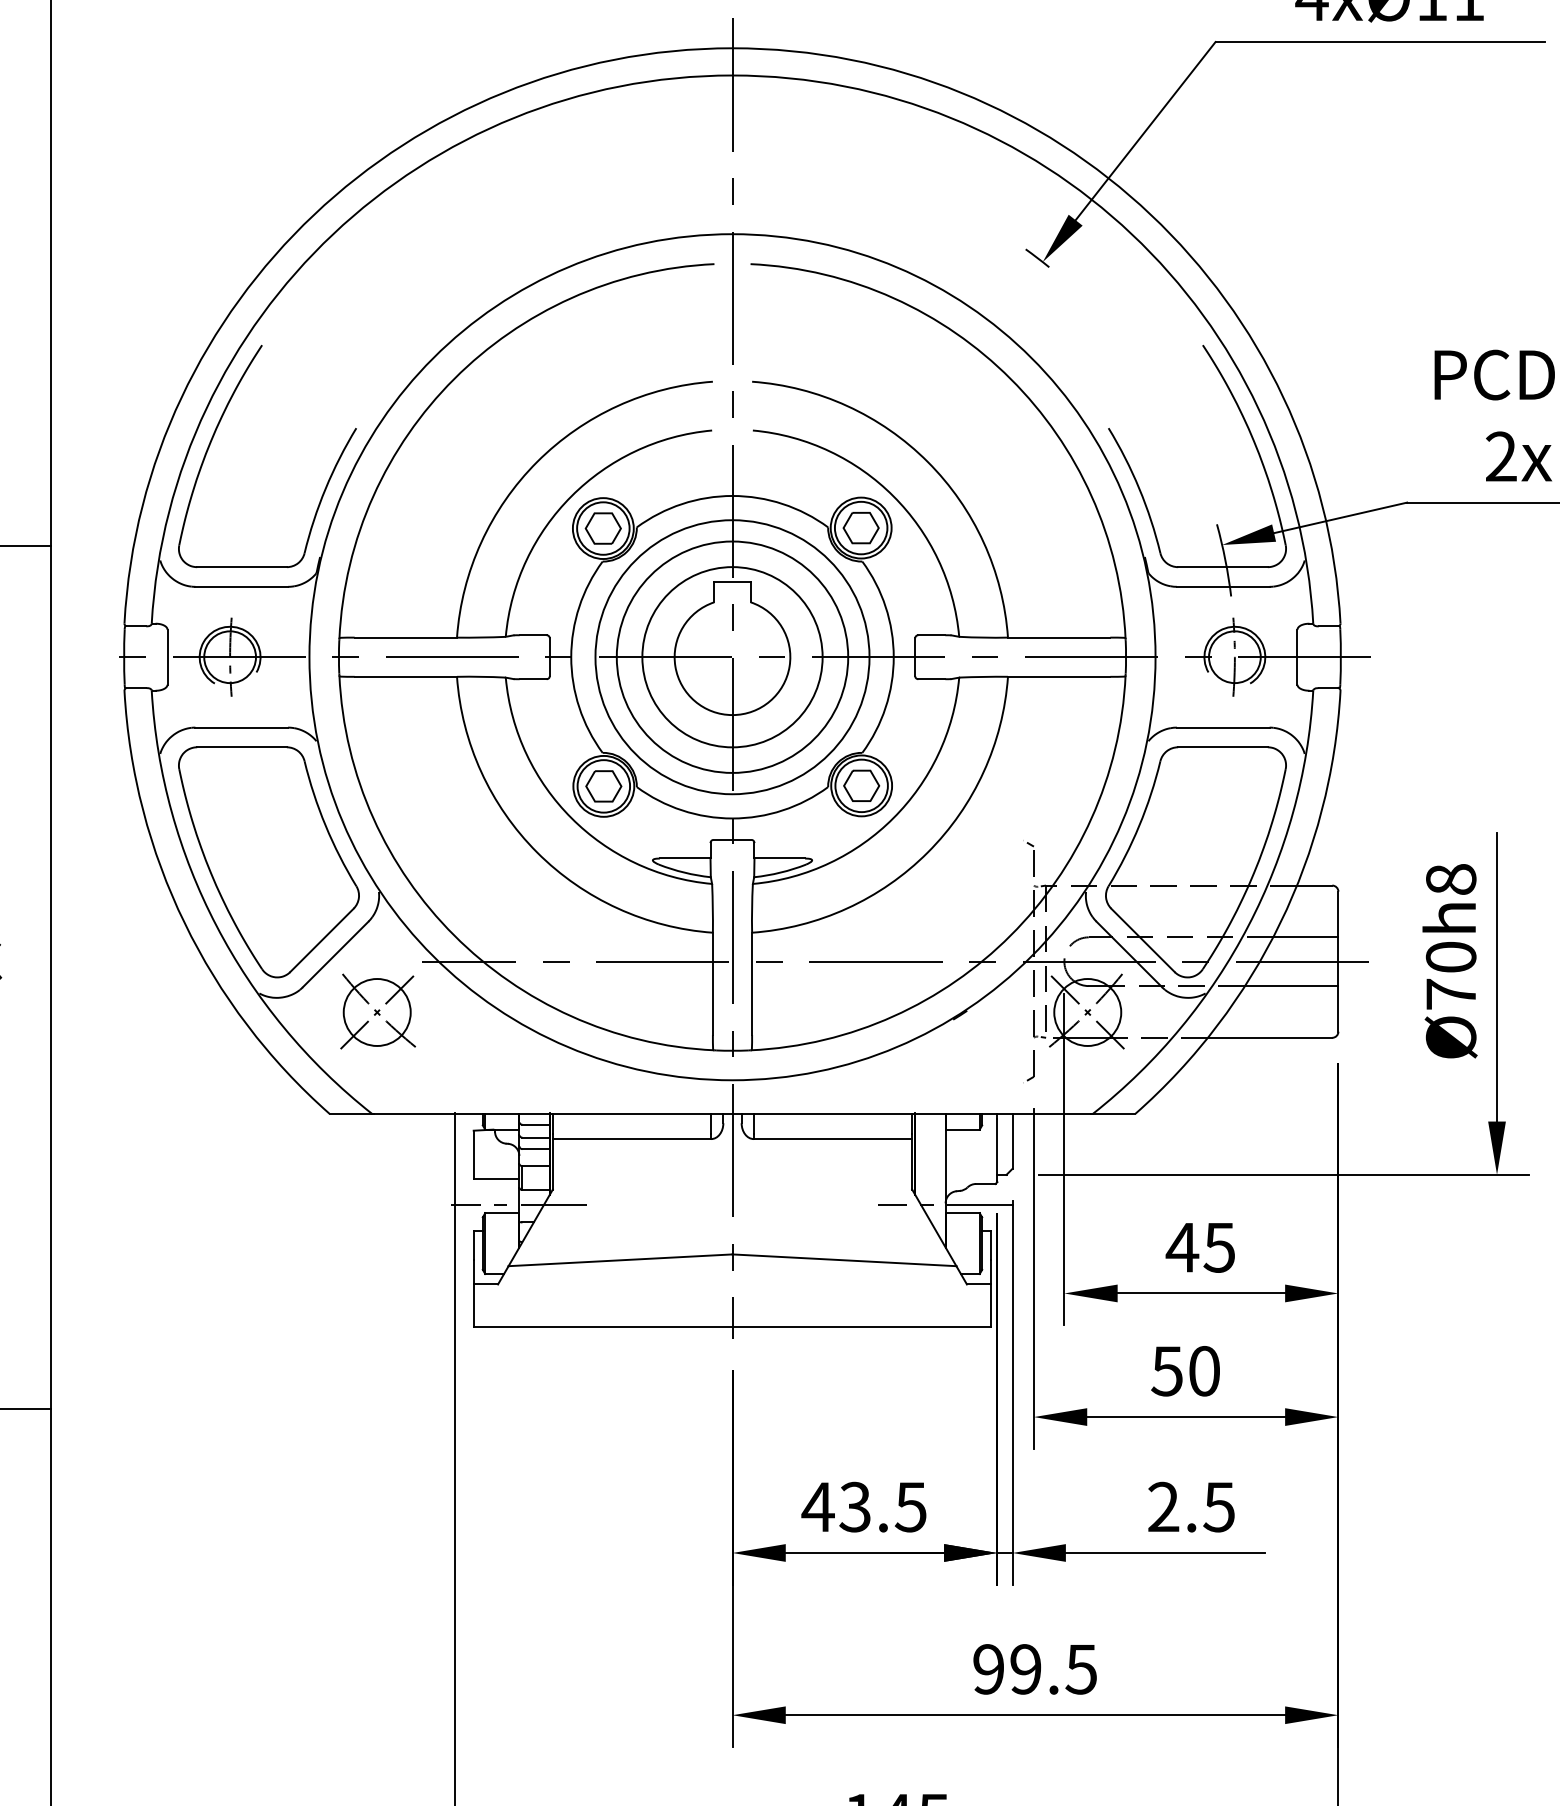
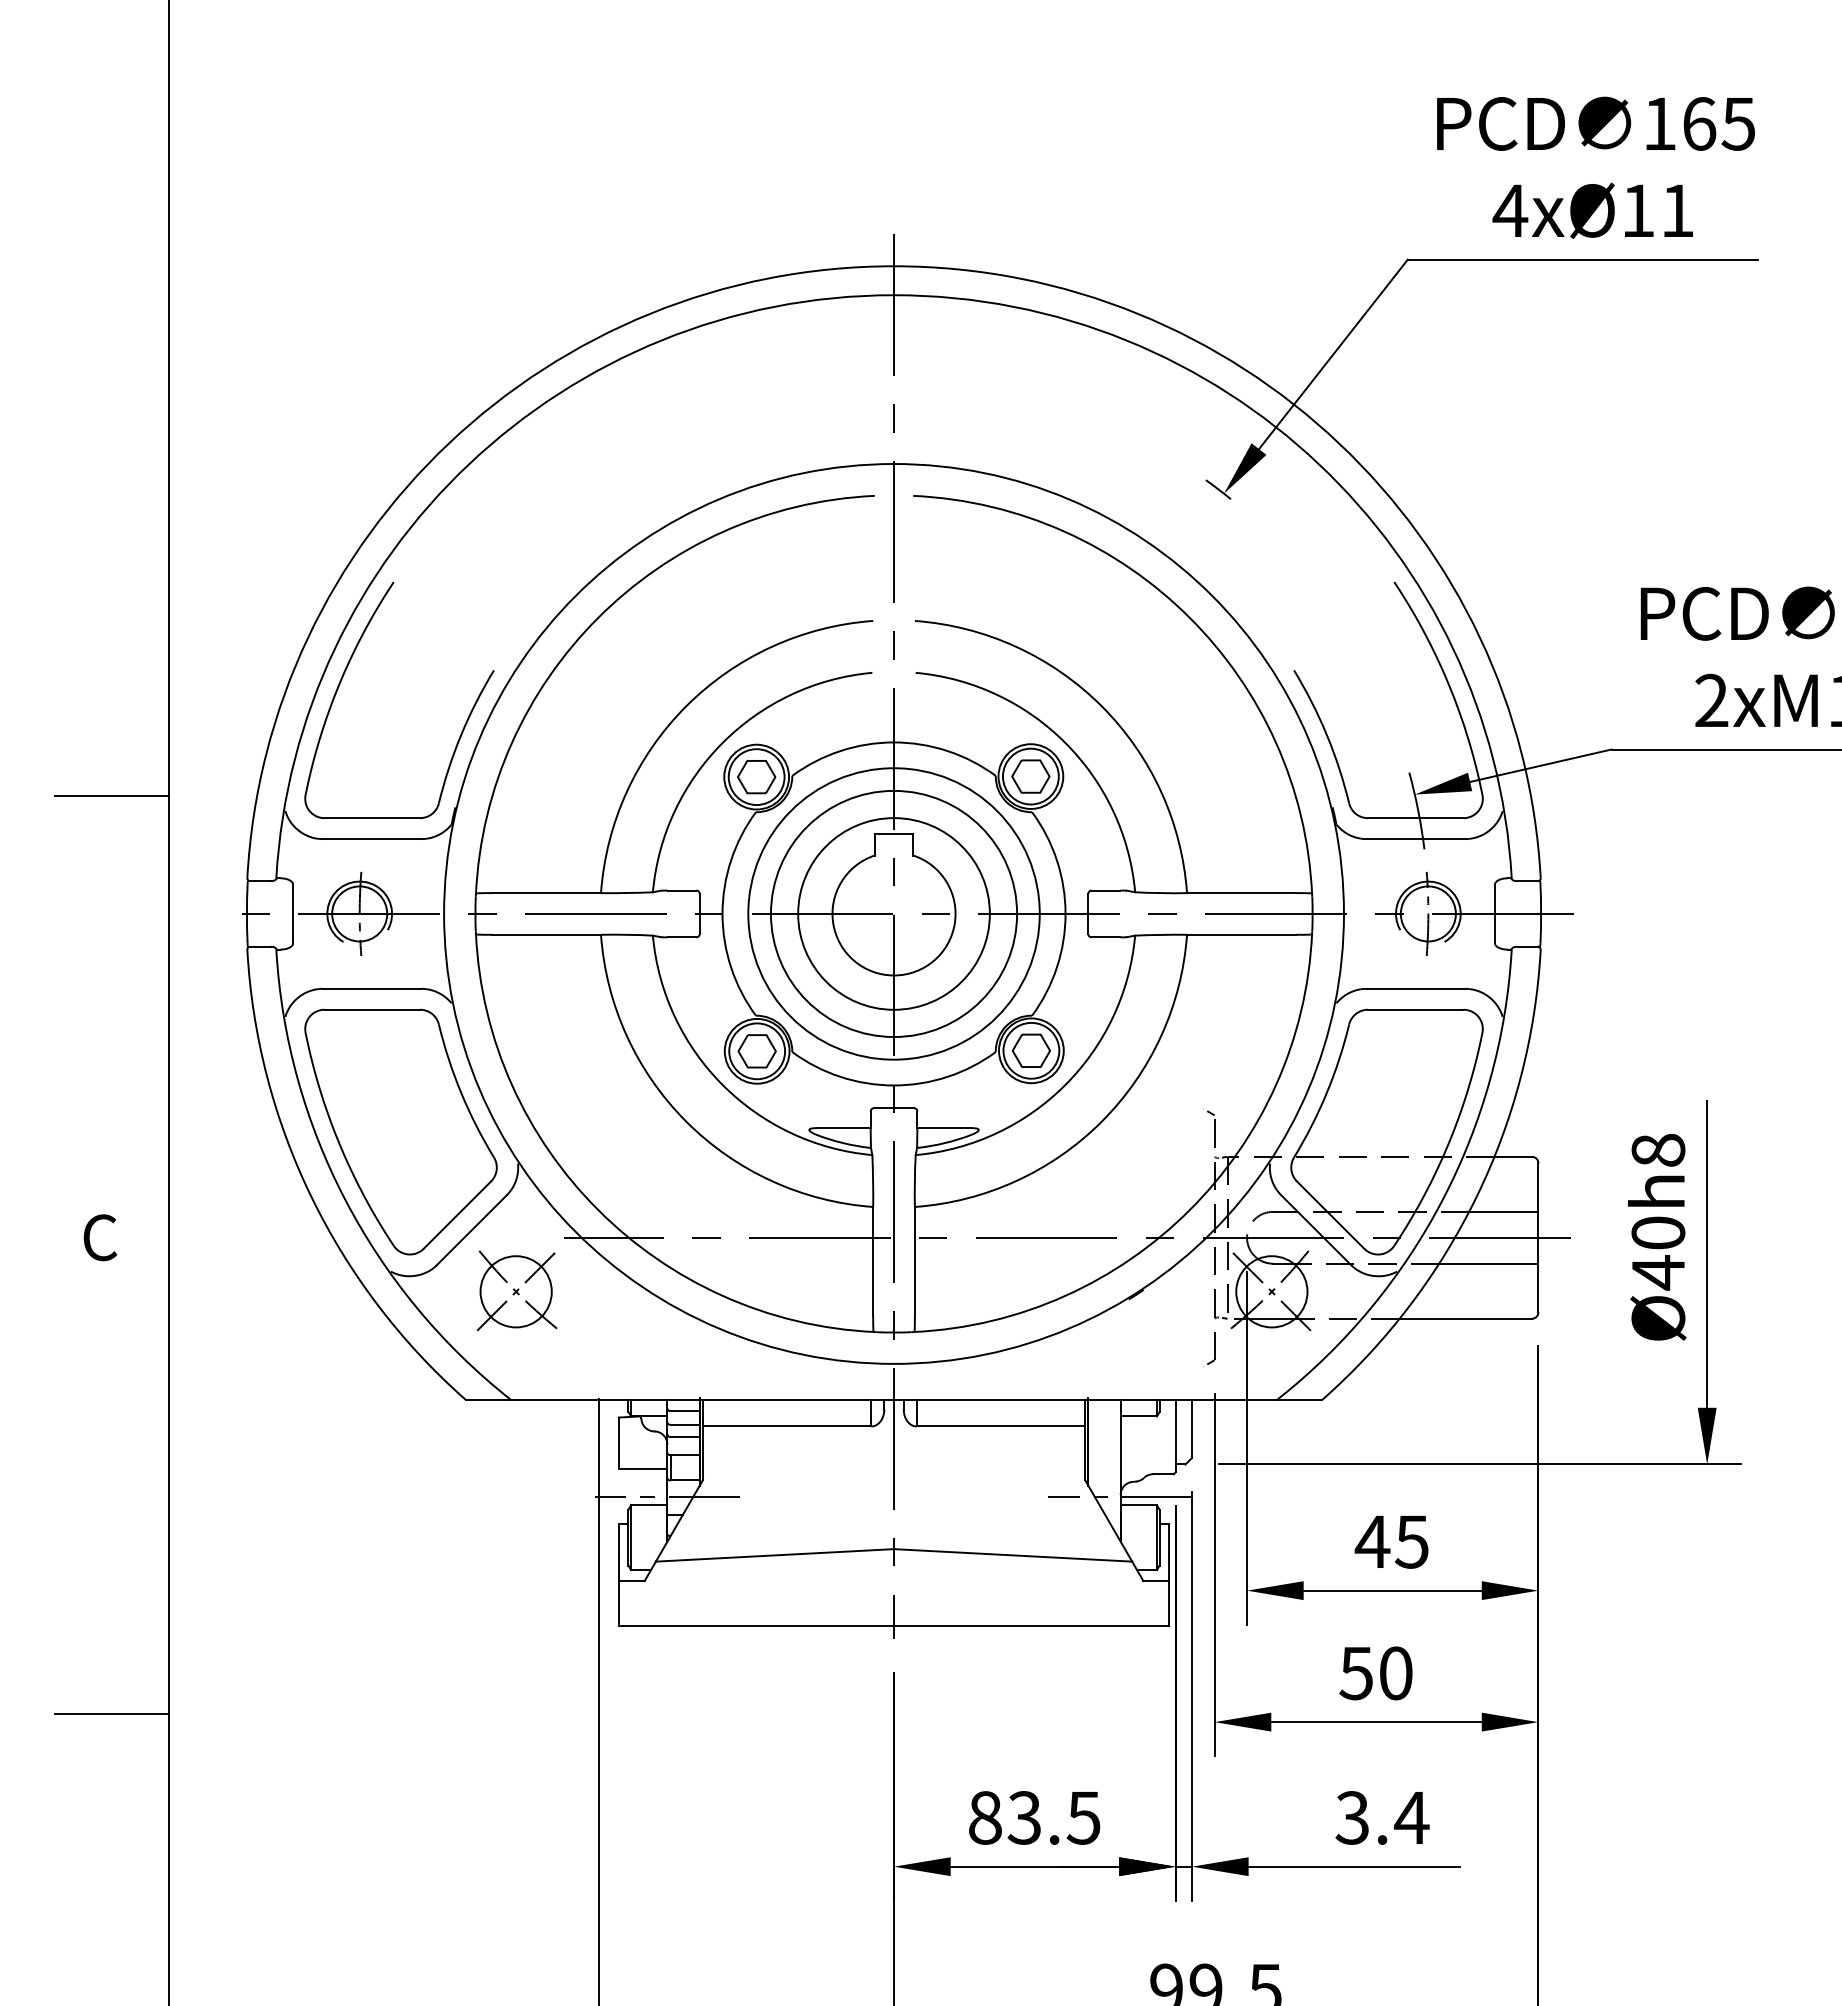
text: (1451, 994) -> (1658, 1272), Ø70h8 -> Ø40h8
text: (817, 1506) -> (984, 1817), 43.5 -> 83.5
text: (1191, 1506) -> (1382, 1817), 2.5 -> 3.4

